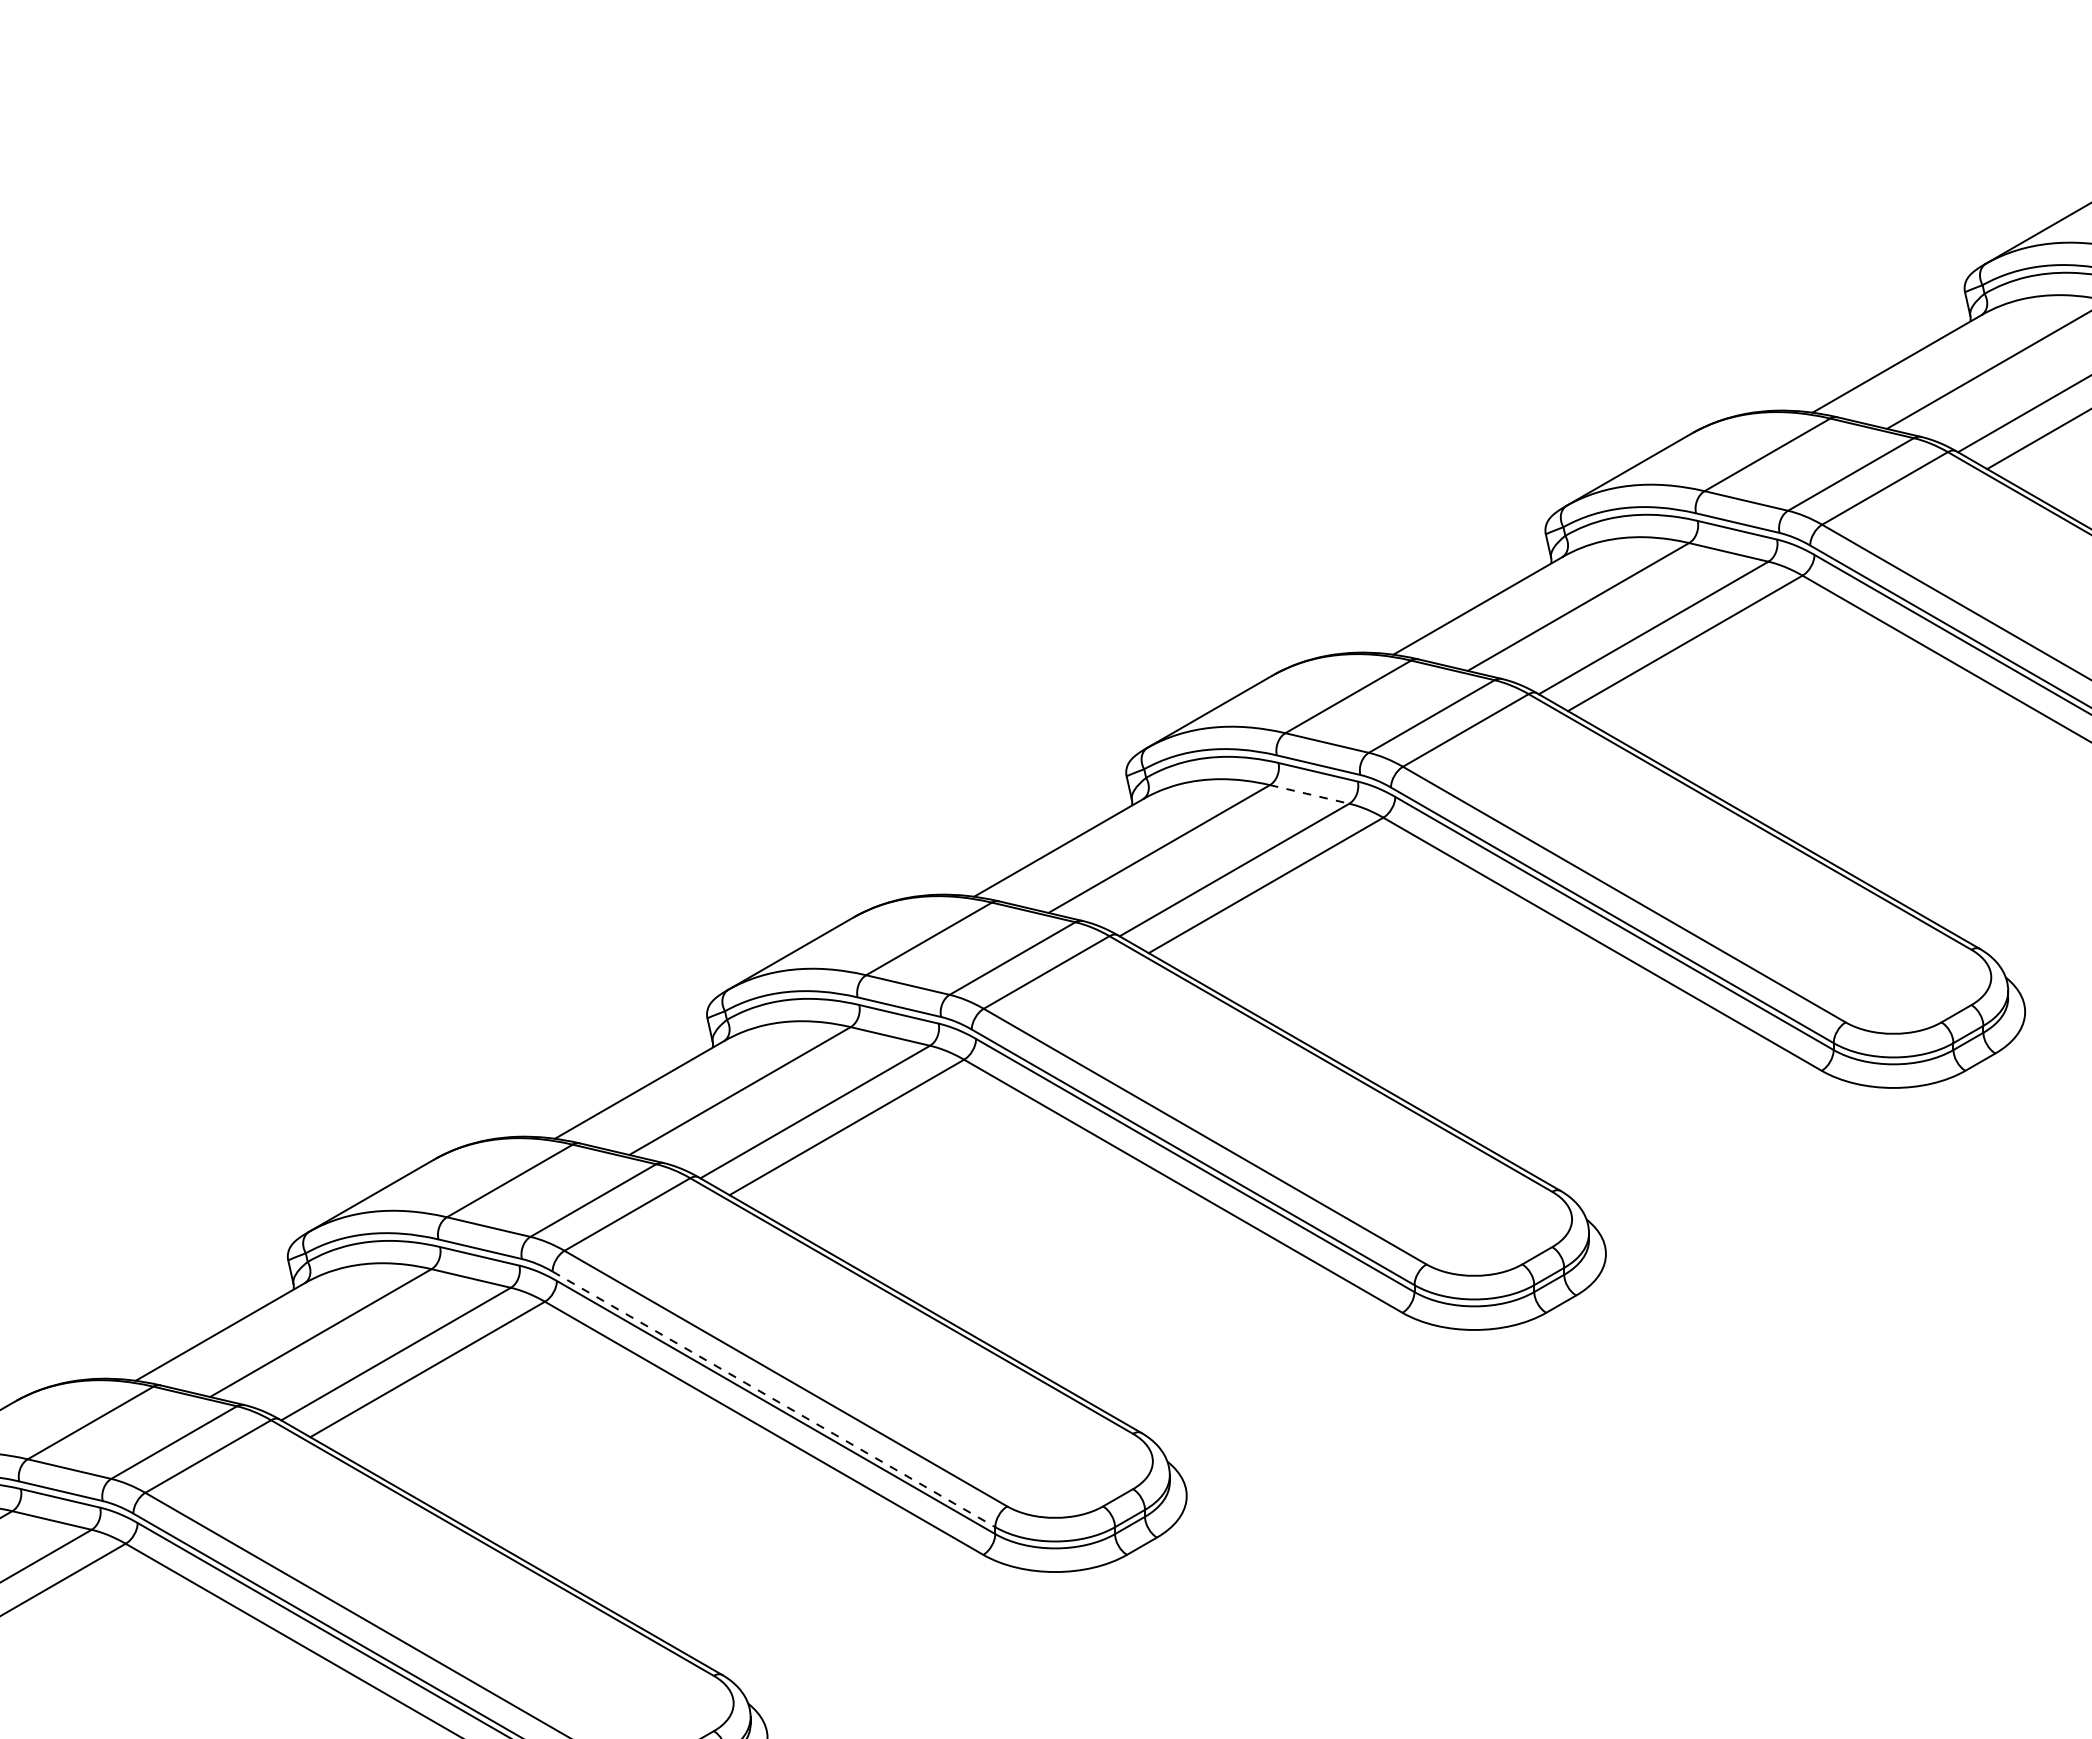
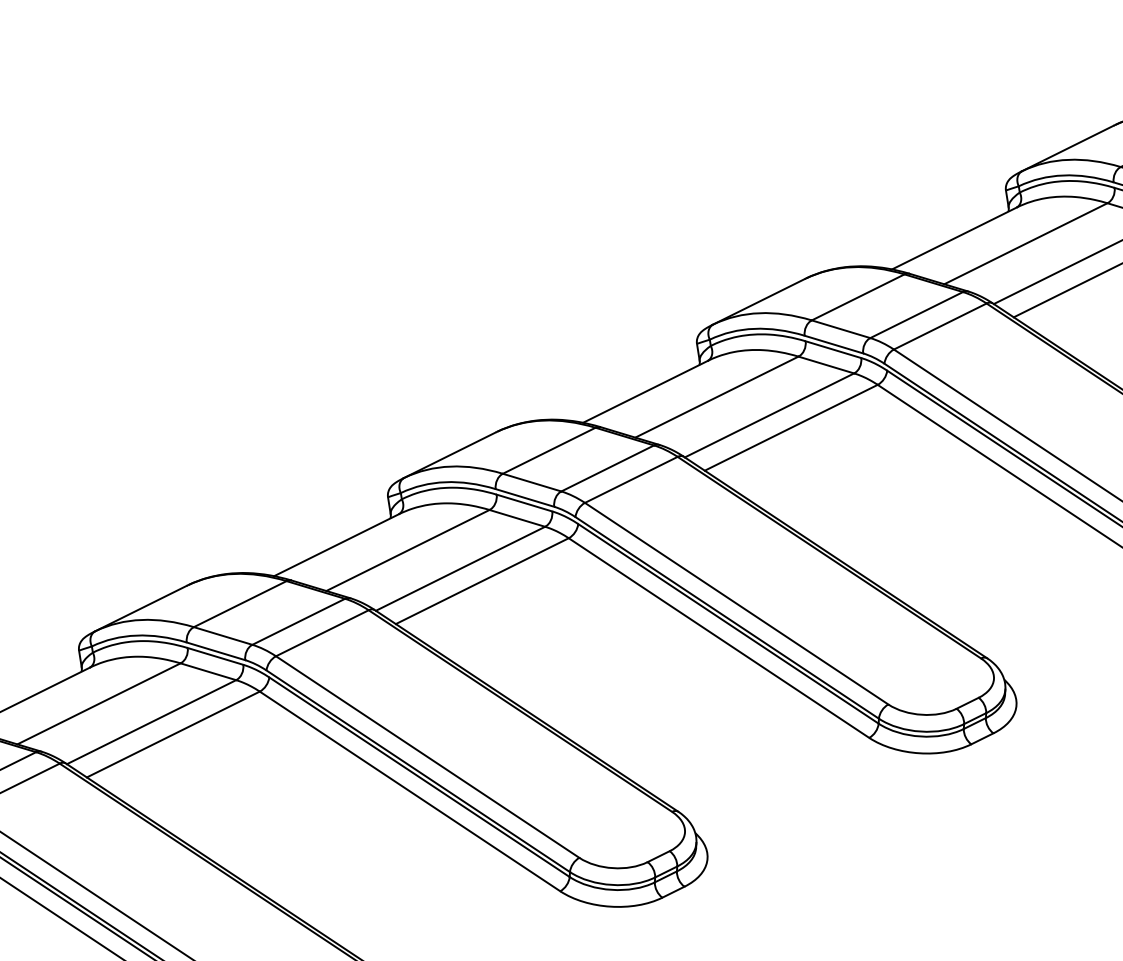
line: (1309, 794) -> (826, 365), dashed -> solid
line: (773, 1399) -> (417, 771), dashed -> solid

